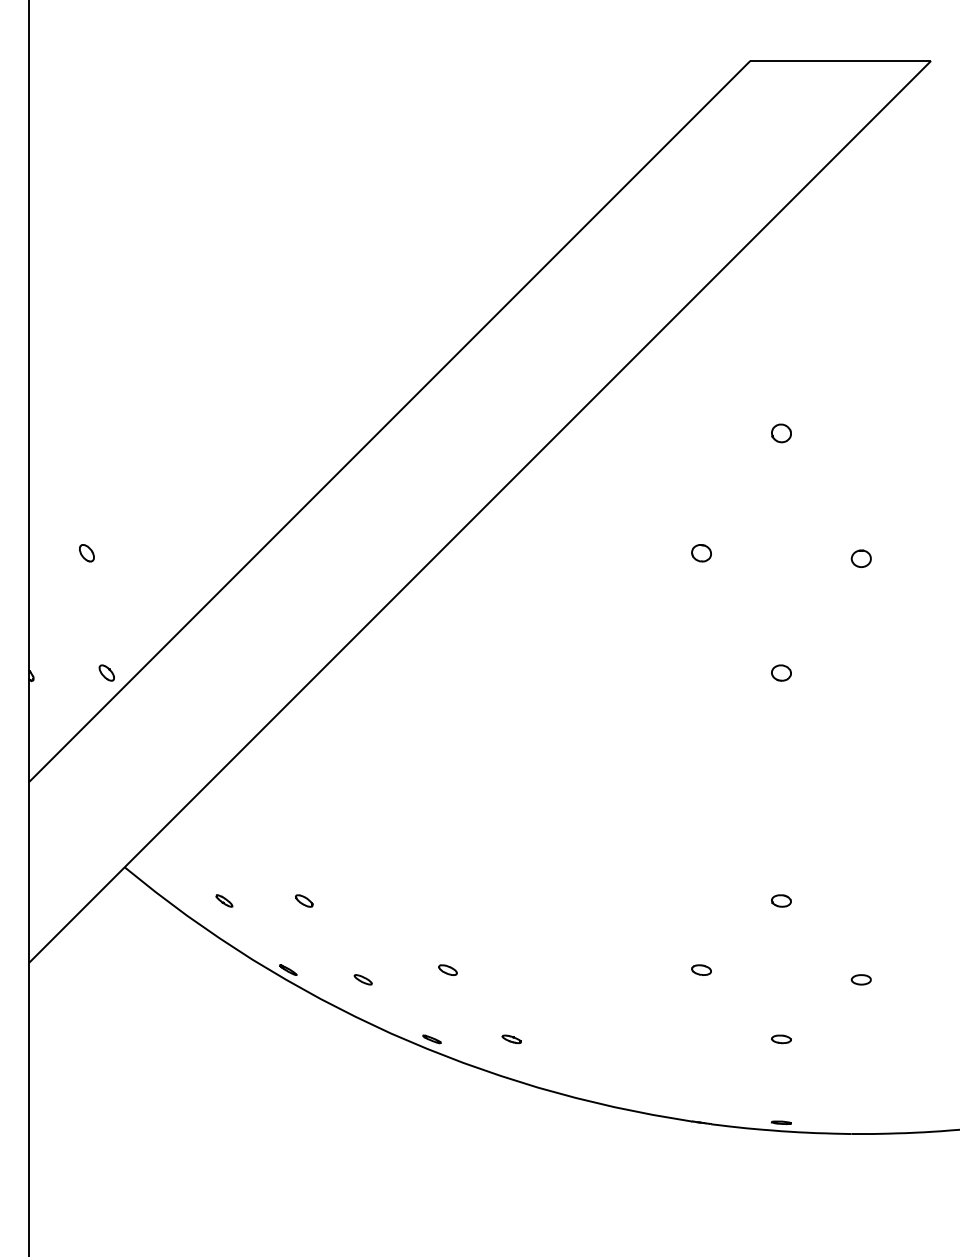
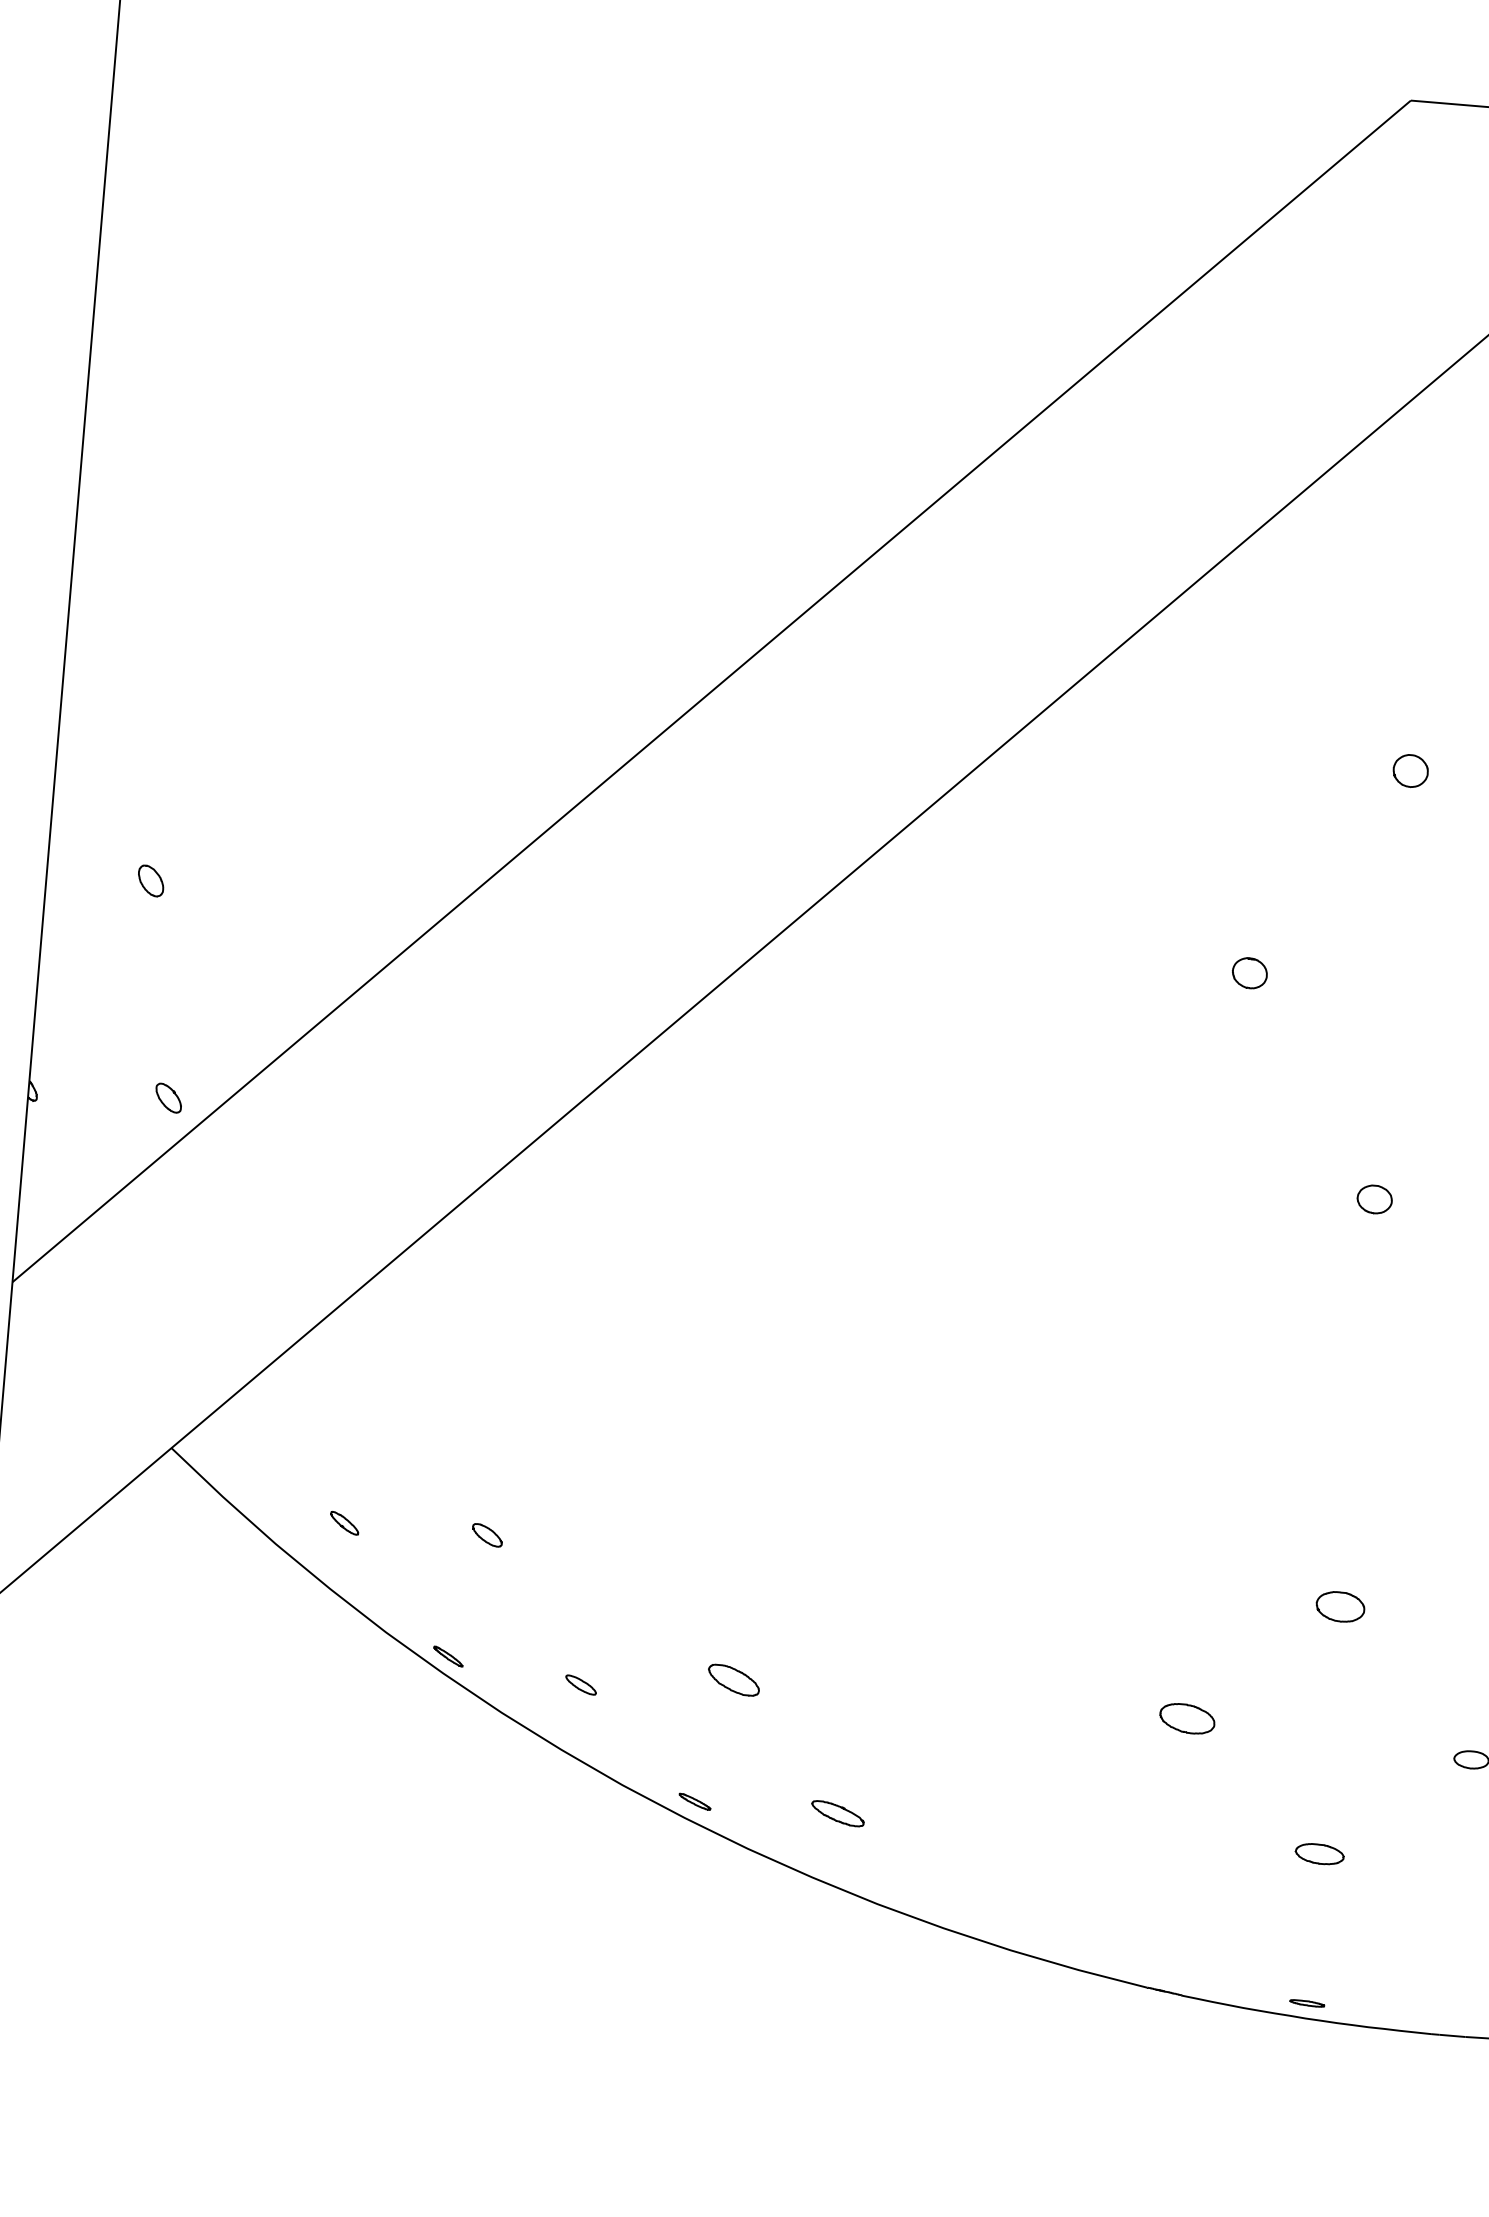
part: (781, 900) -> (1340, 1606), size x1.4
part: (701, 969) -> (1187, 1717), size x1.6
part: (447, 970) -> (733, 1681), size x1.6
part: (511, 1039) -> (837, 1814), size x1.6
part: (781, 1039) -> (1319, 1854), size x1.4

